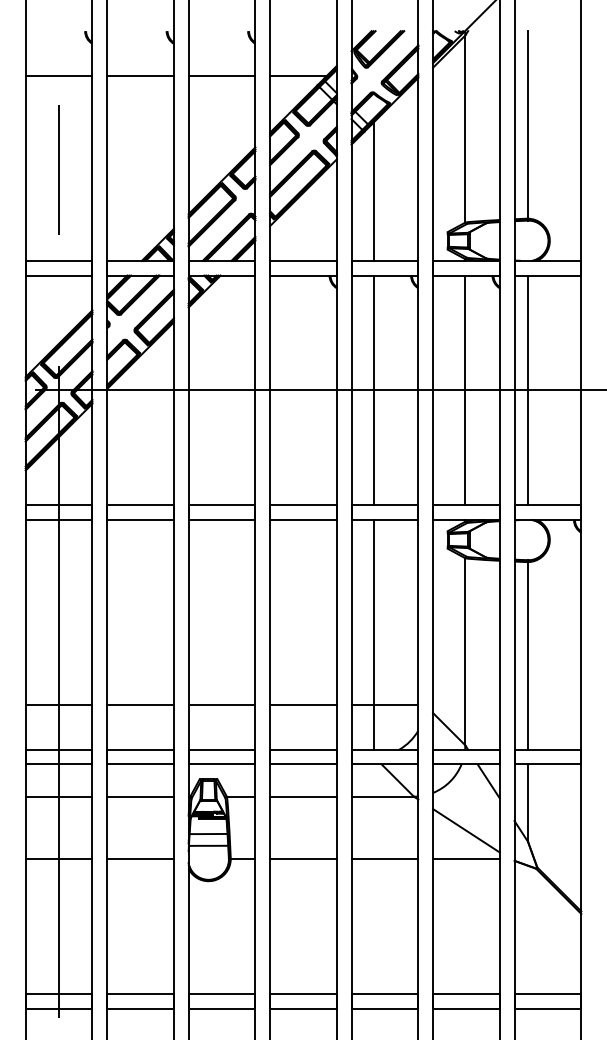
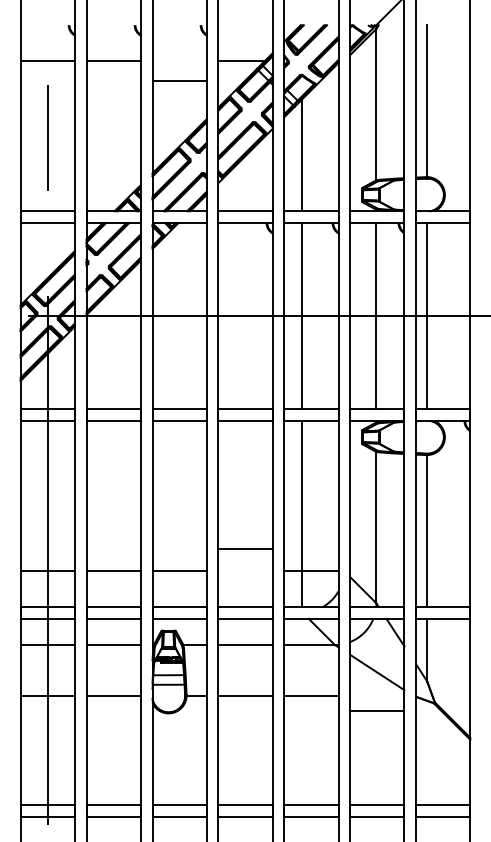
line: (221, 75) -> (179, 81), moved
line: (303, 704) -> (245, 548), moved
line: (466, 859) -> (377, 710), moved

